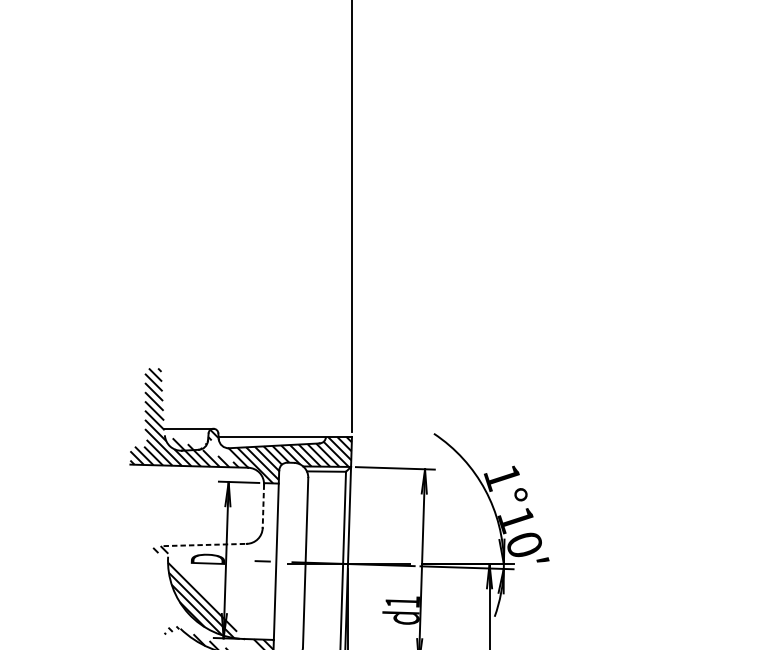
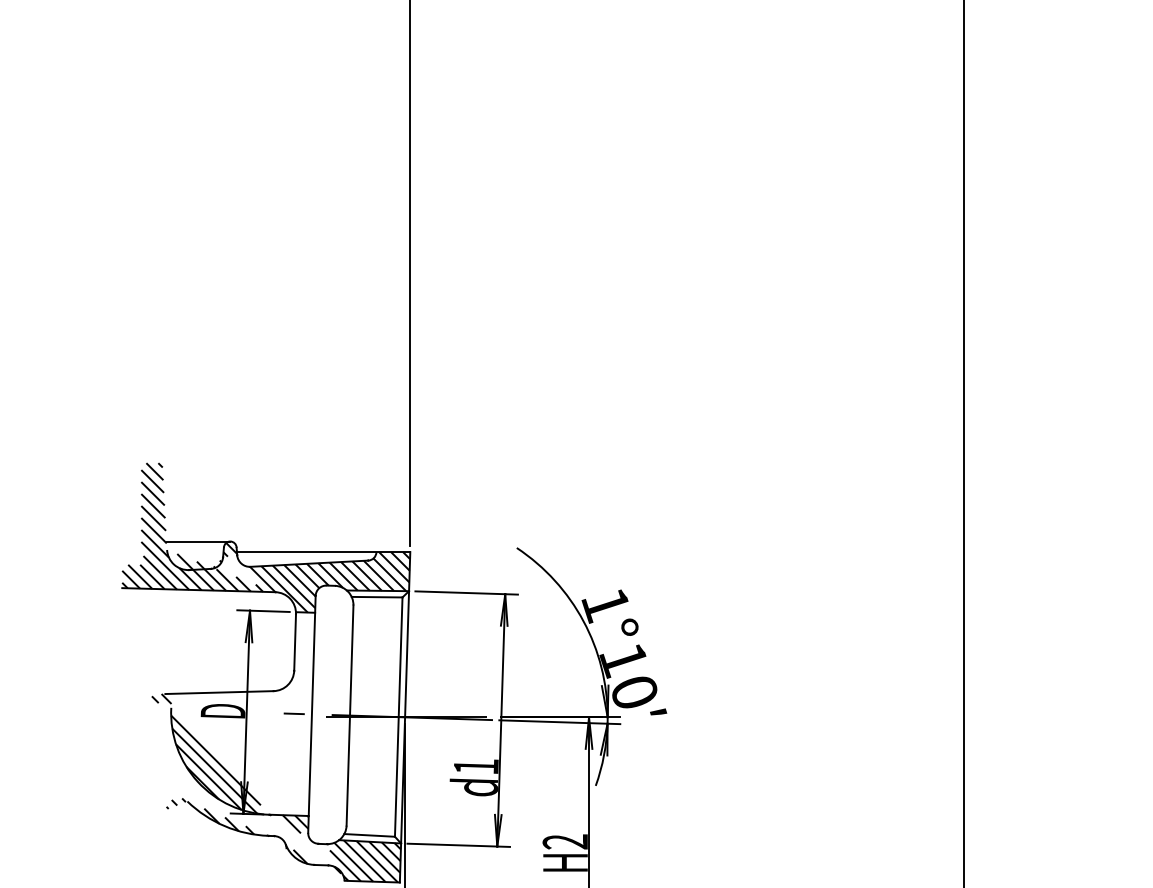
line: (263, 506) -> (295, 642), dashed -> solid
line: (205, 544) -> (219, 692), dashed -> solid

